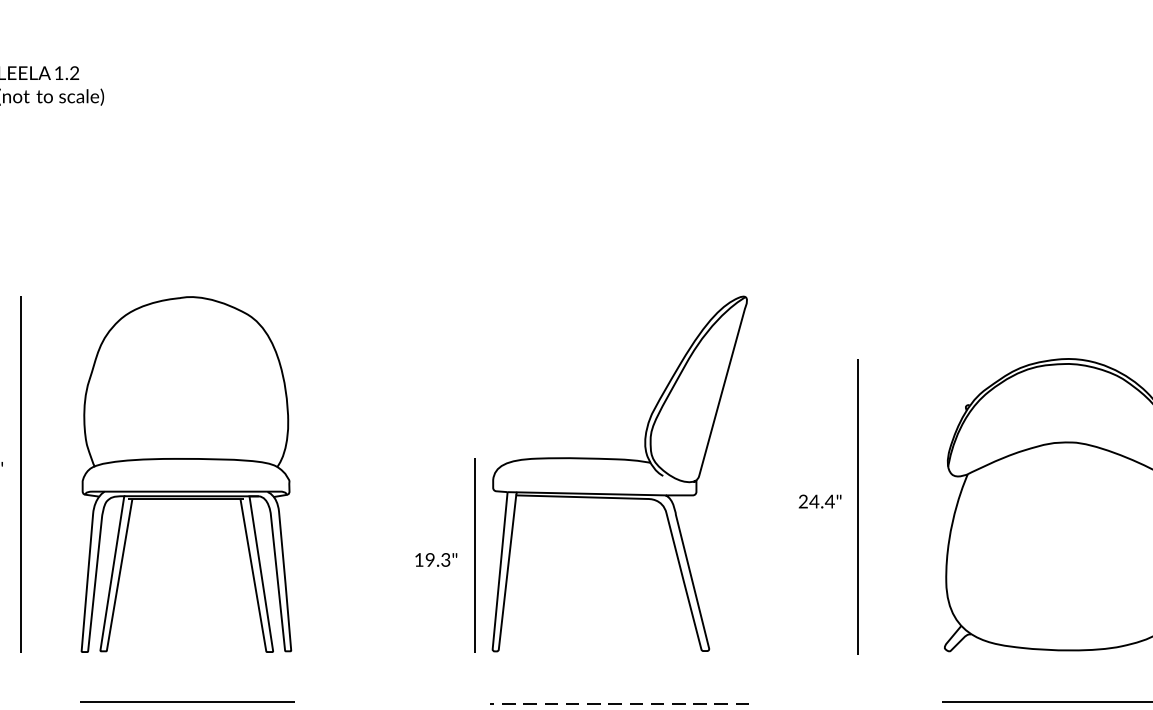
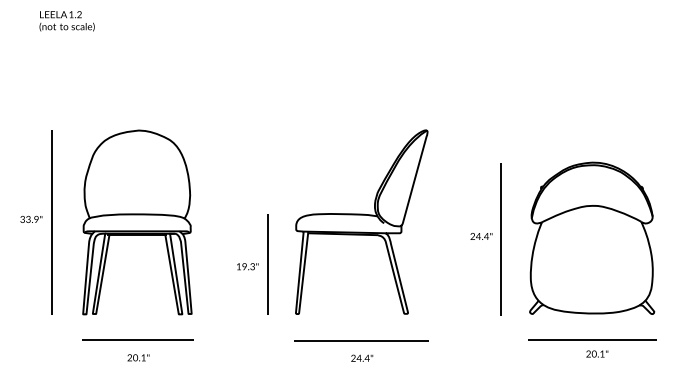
part: (827, 507) -> (485, 239), moved
part: (445, 555) -> (252, 264), moved
line: (619, 704) -> (361, 341), dashed -> solid

